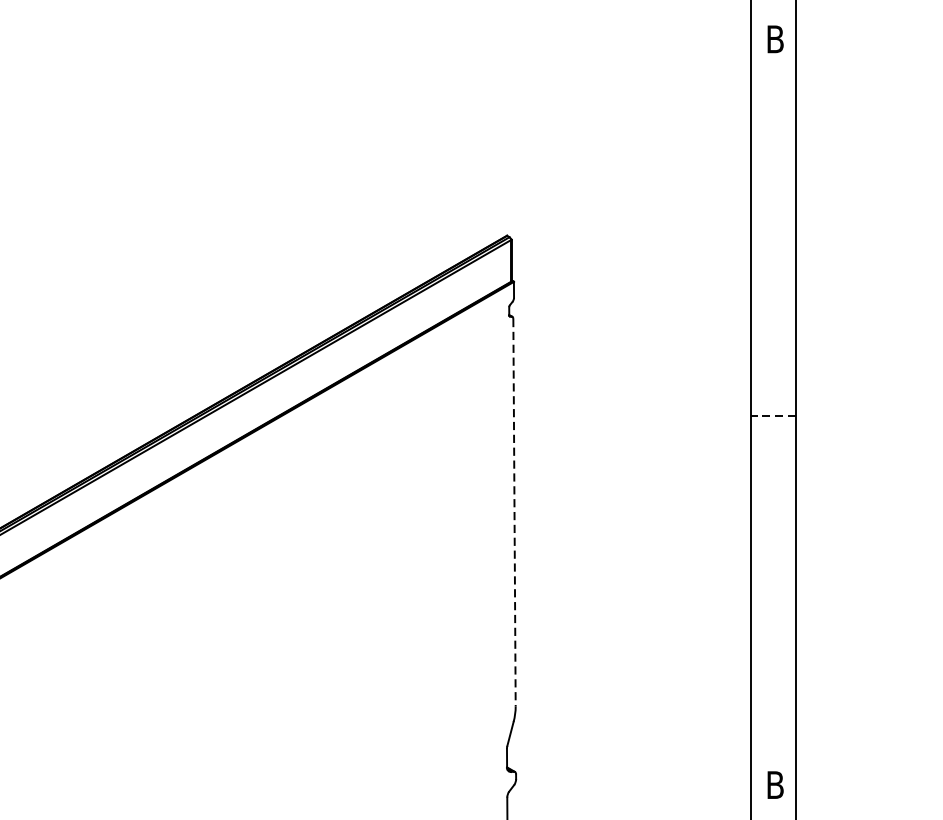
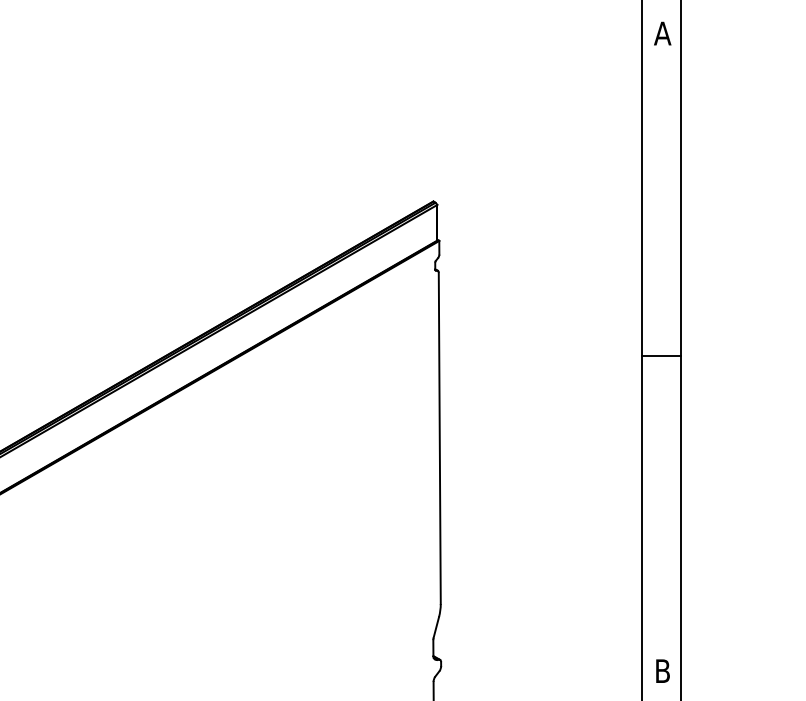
text: (775, 39) -> (662, 33), B -> A
line: (772, 415) -> (660, 355), dashed -> solid
line: (514, 512) -> (439, 438), dashed -> solid

